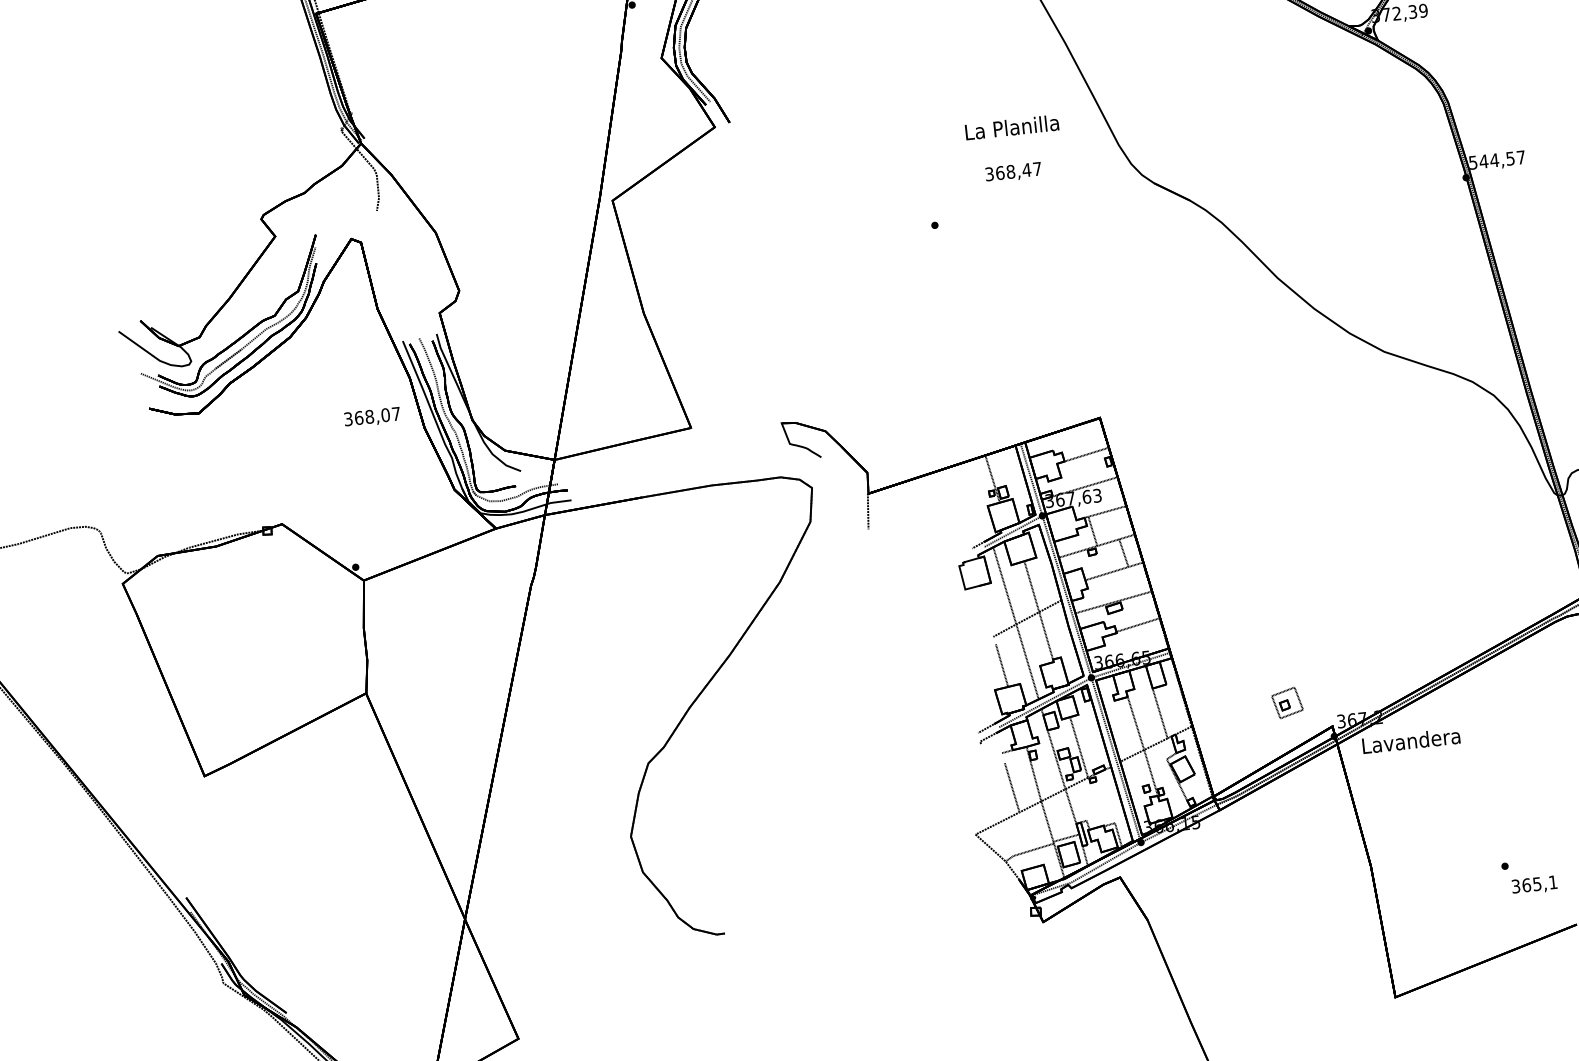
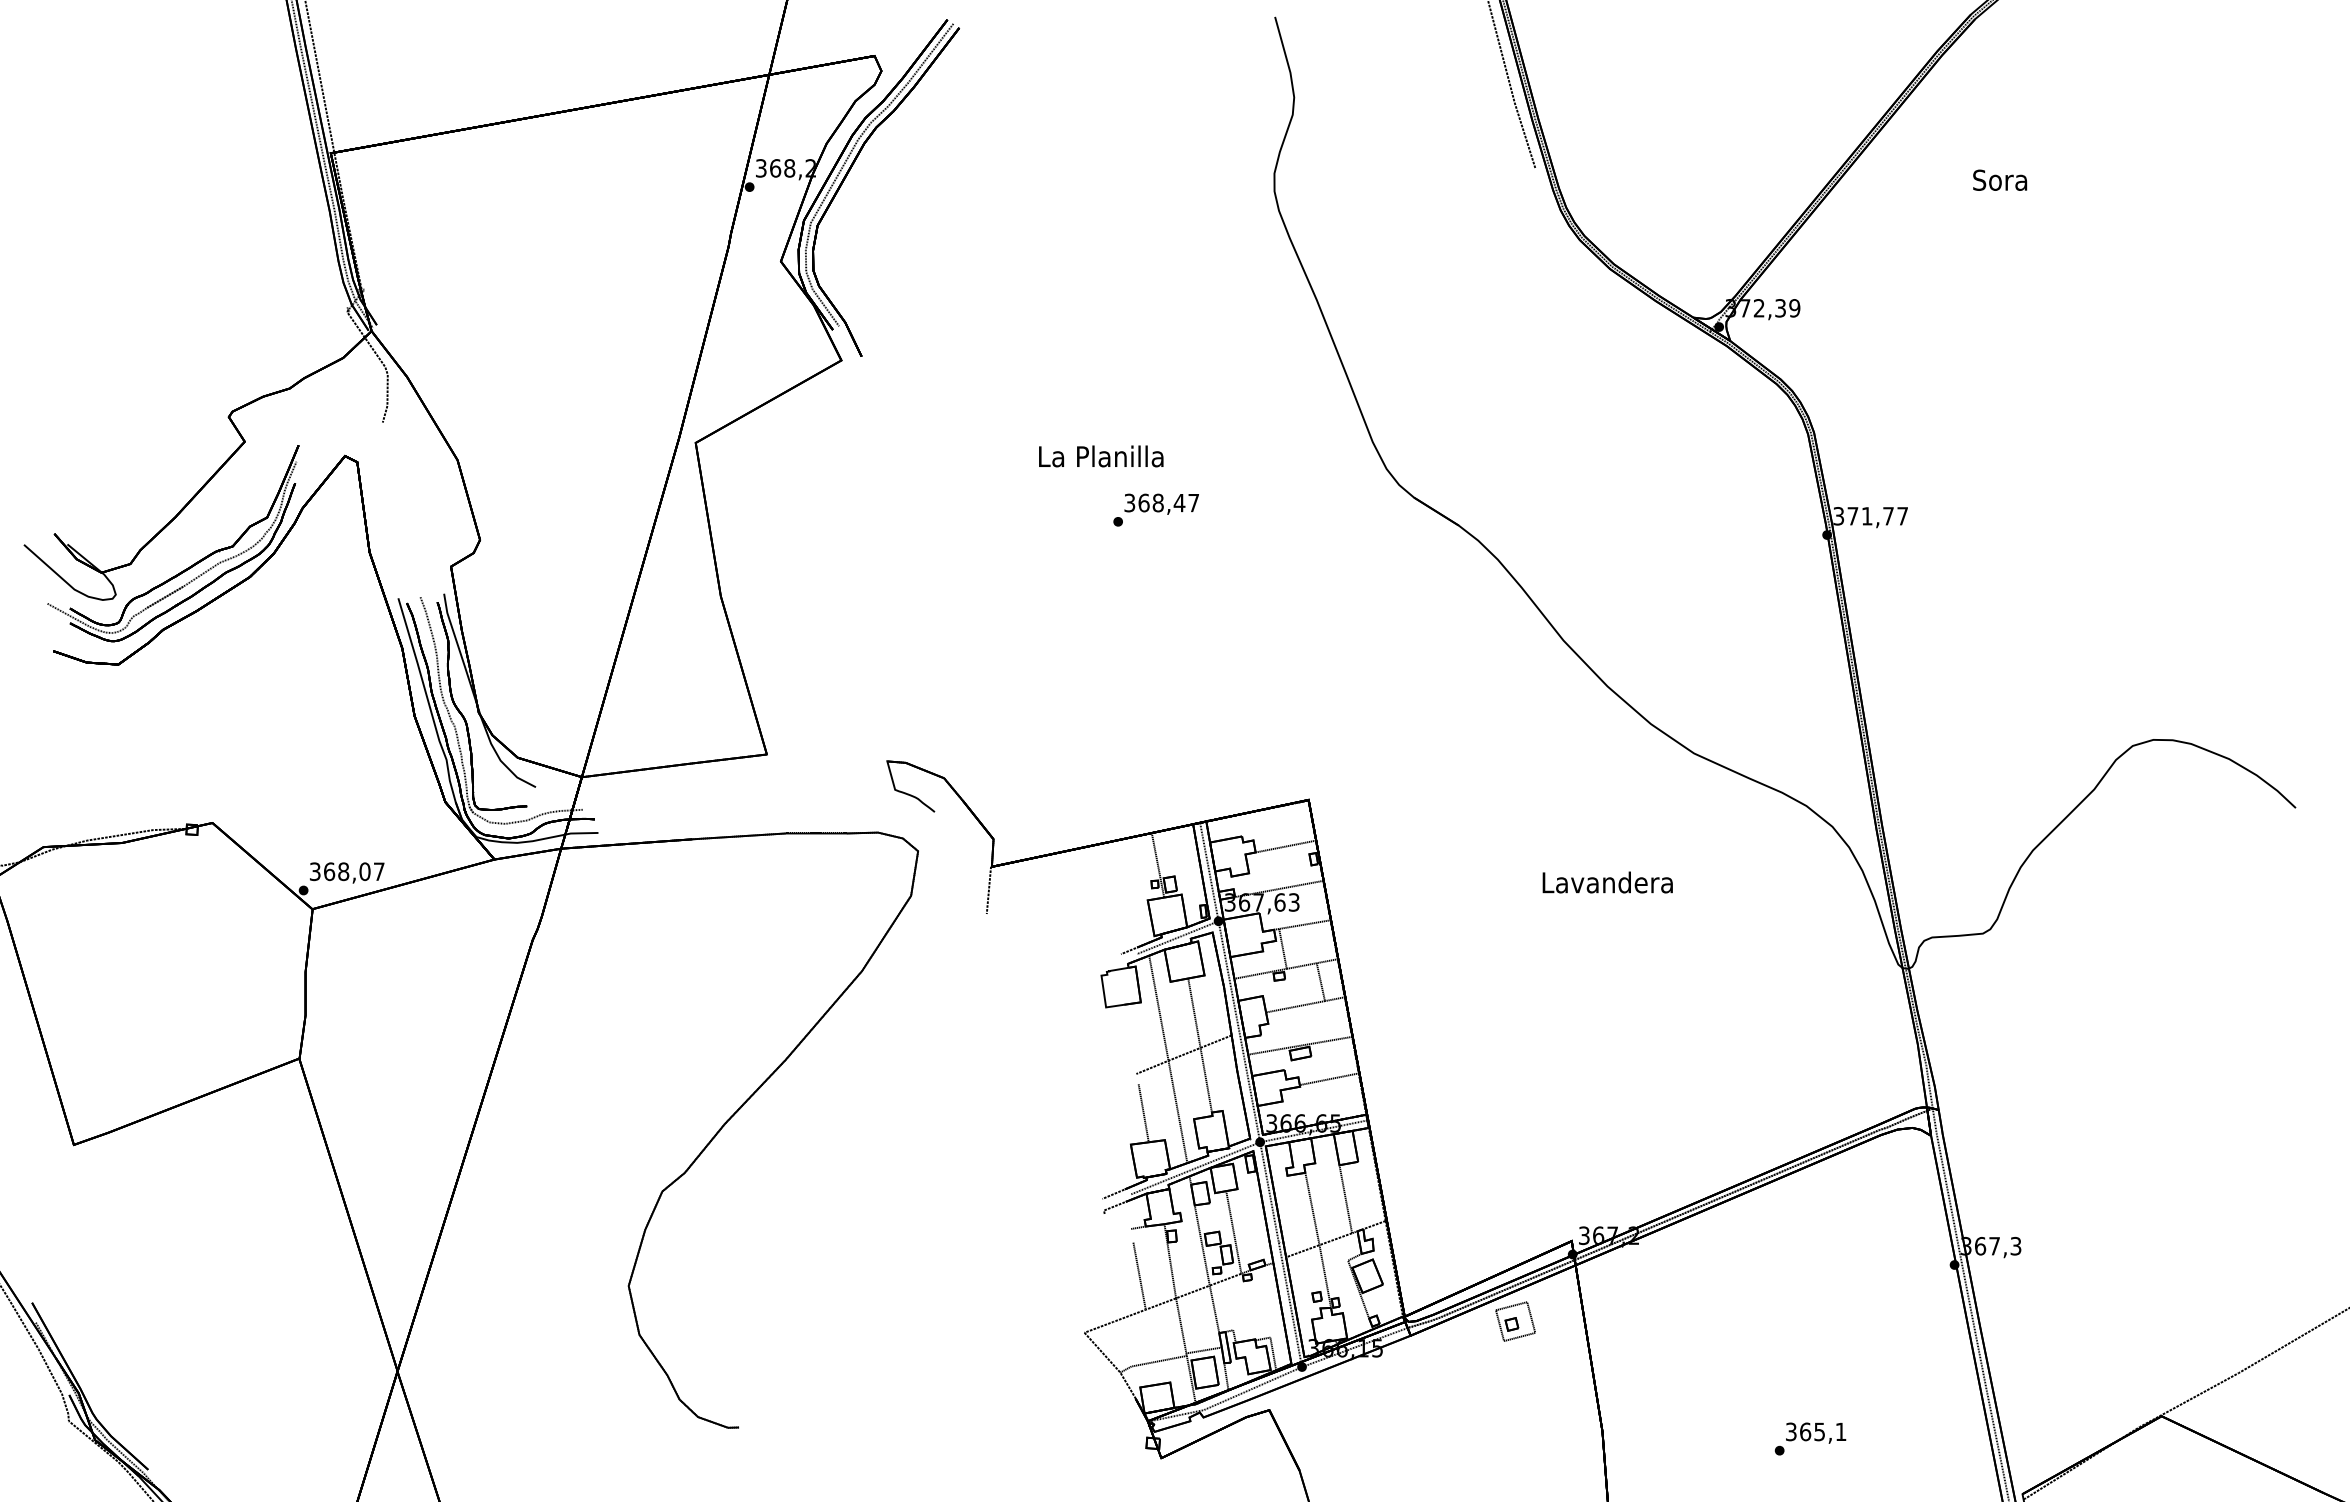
text: (1012, 127) -> (1101, 456), moved
text: (1491, 160) -> (1863, 516), 544,57 -> 371,77
text: (1013, 172) -> (1161, 503), moved
text: (372, 417) -> (347, 872), moved
part: (1287, 702) -> (1515, 1321), moved
text: (1411, 740) -> (1607, 882), moved
text: (1534, 884) -> (1816, 1432), moved

